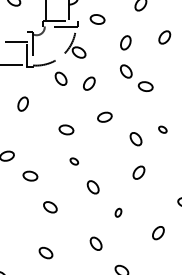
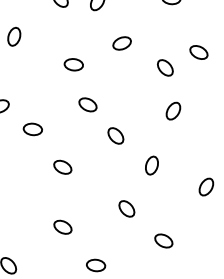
part: (162, 129) -> (198, 52), size x1.67
part: (74, 161) -> (88, 104), size x1.67
part: (118, 212) -> (151, 165), size x1.67

